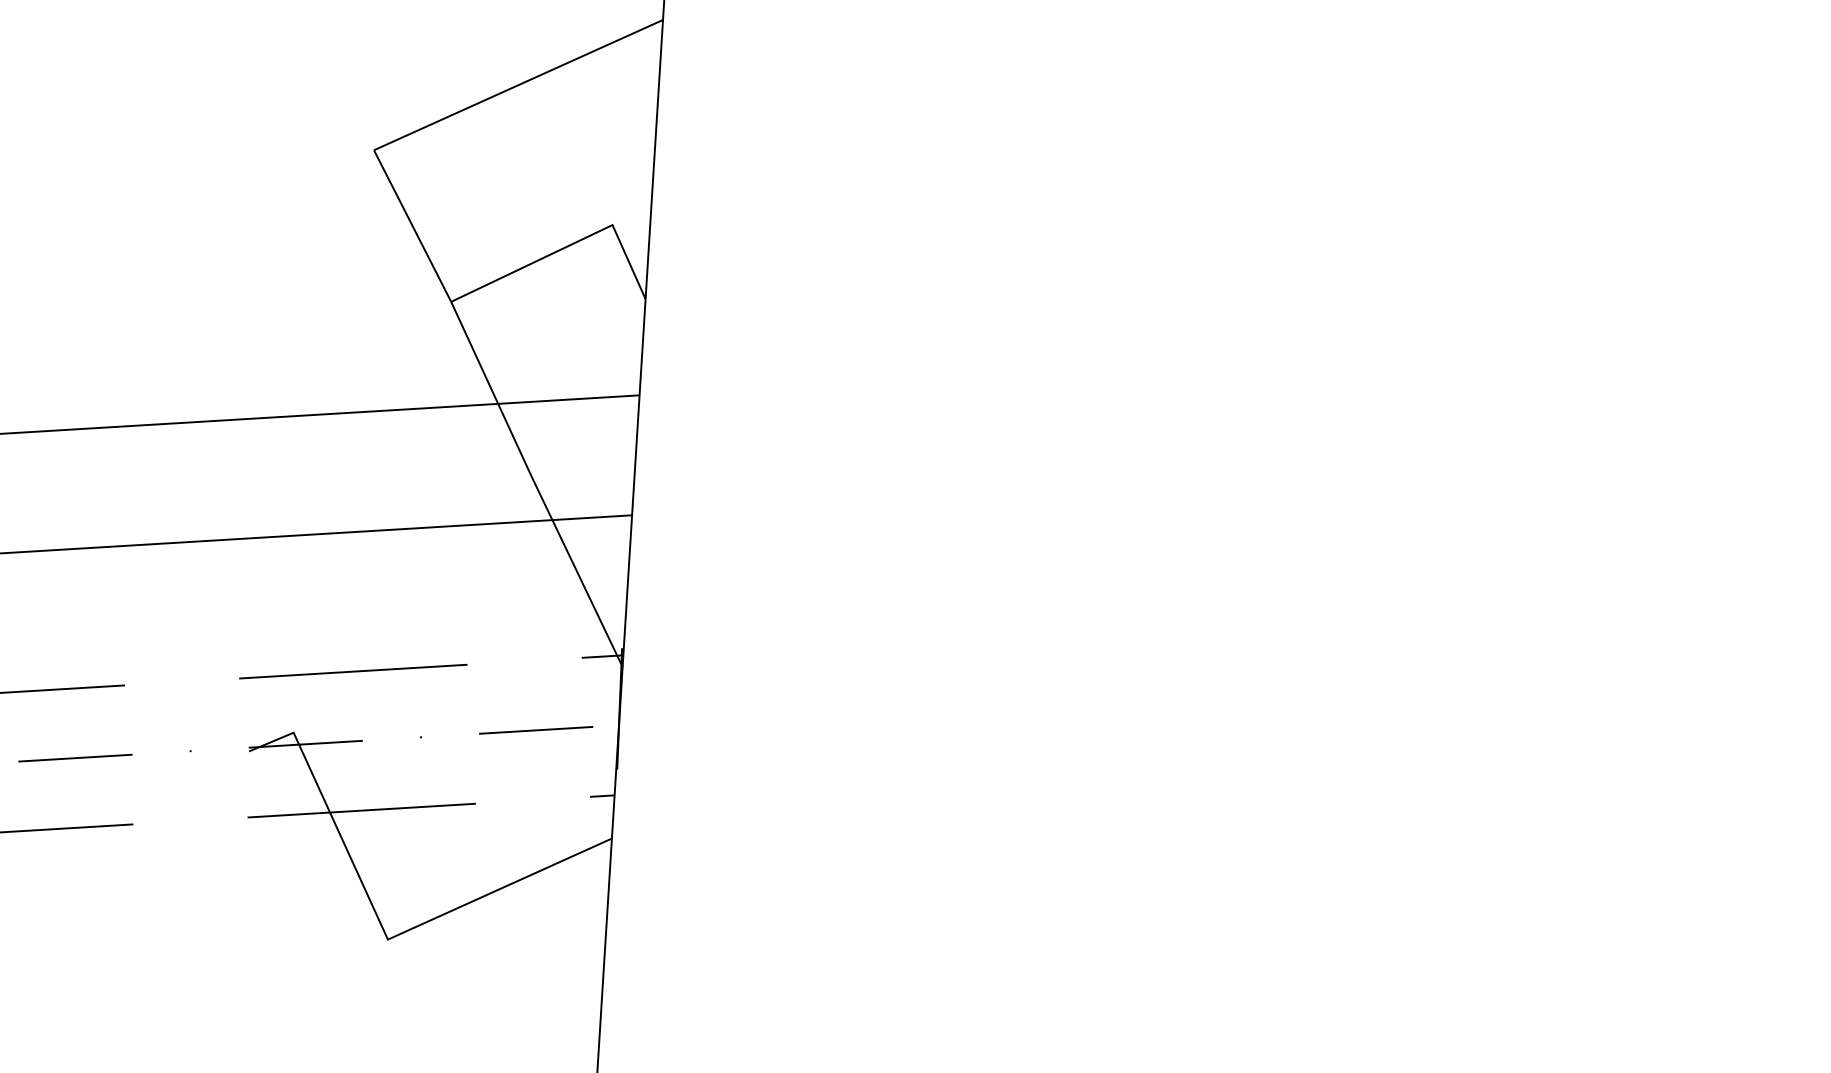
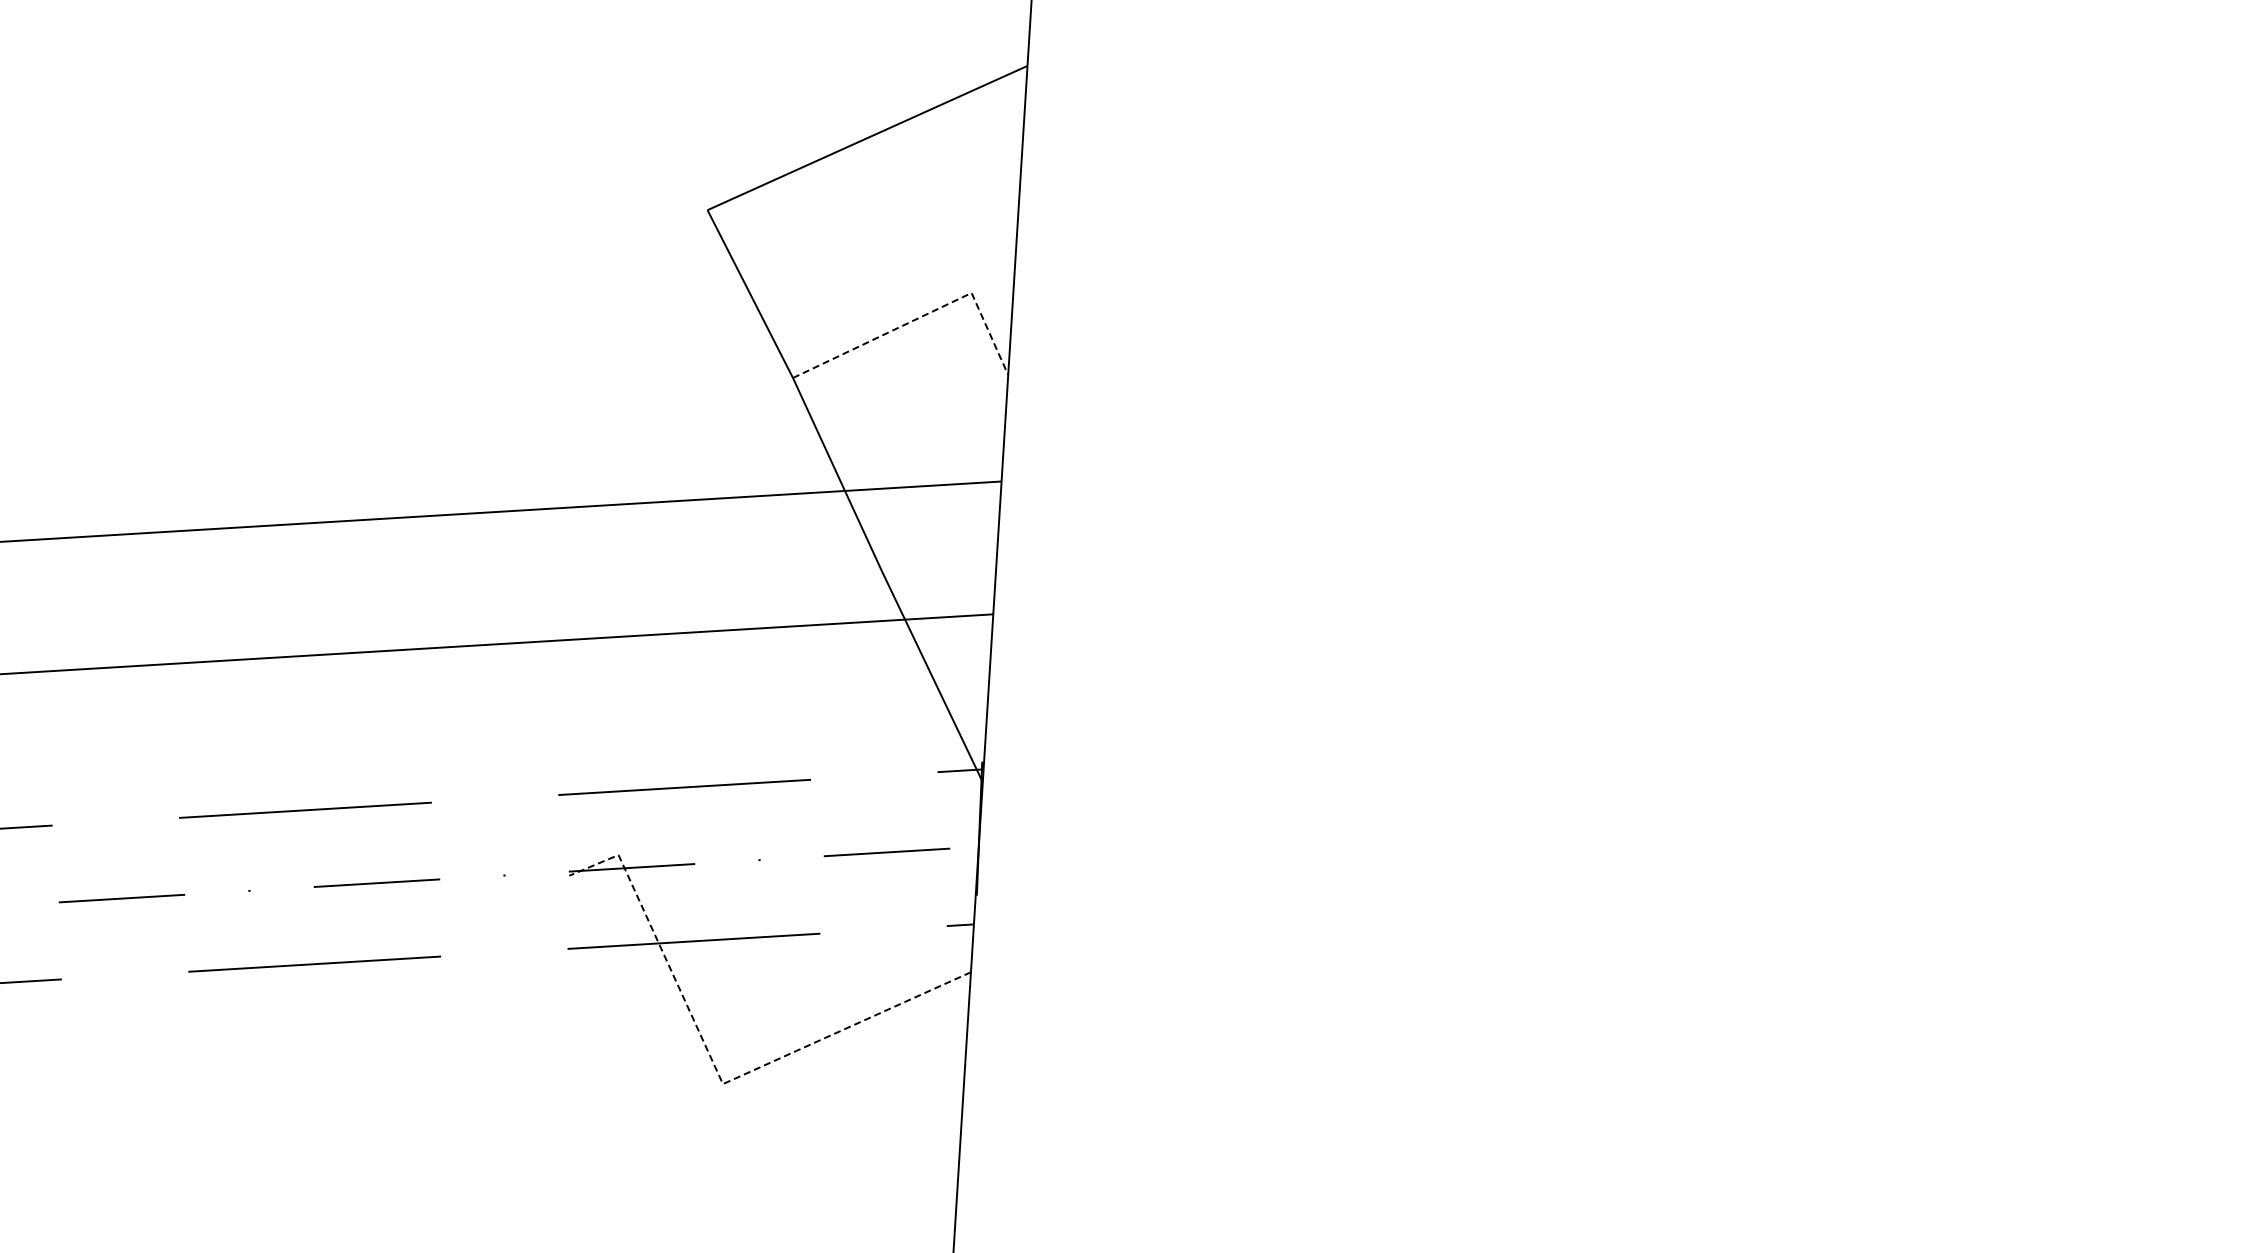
line: (569, 245) -> (923, 315), solid -> dashed
line: (381, 925) -> (715, 1068), solid -> dashed

